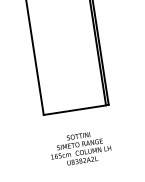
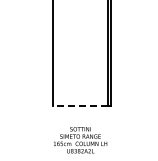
line: (74, 110) -> (80, 106), solid -> dashed

